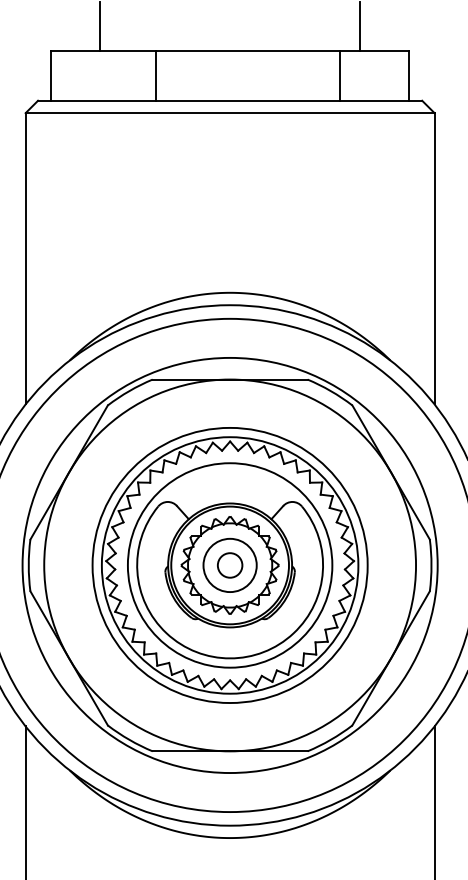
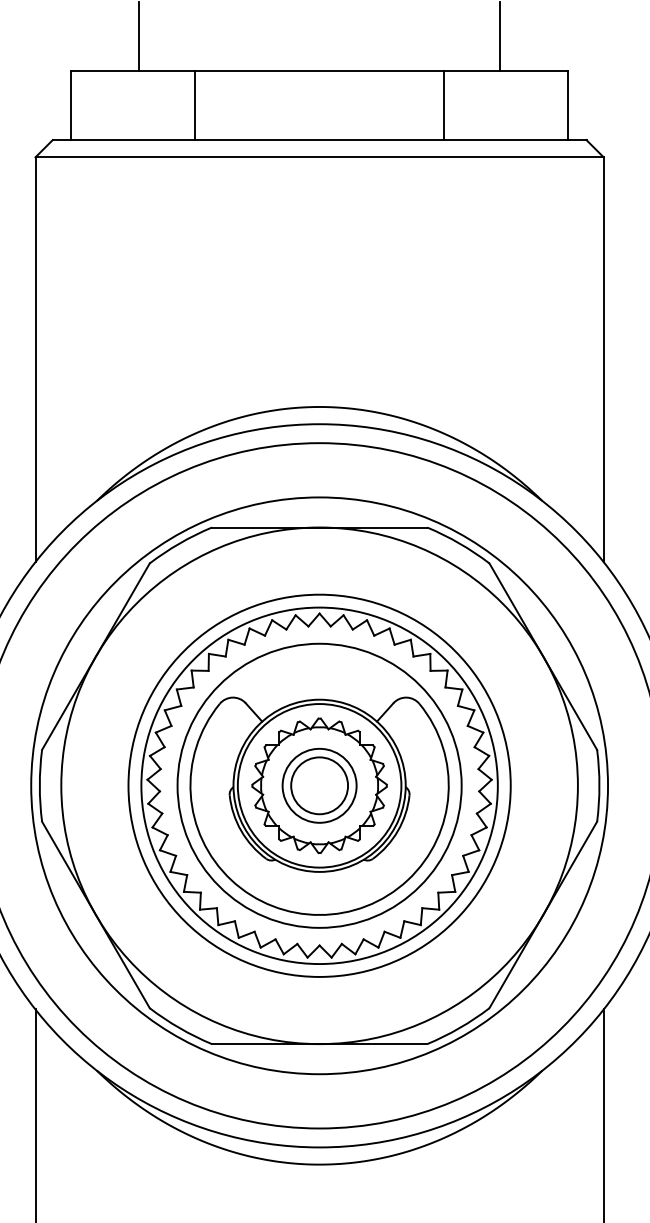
line: (155, 75) -> (195, 105), moved
line: (339, 75) -> (443, 105), moved
circle: (229, 565) -> (318, 785), size x1.67

